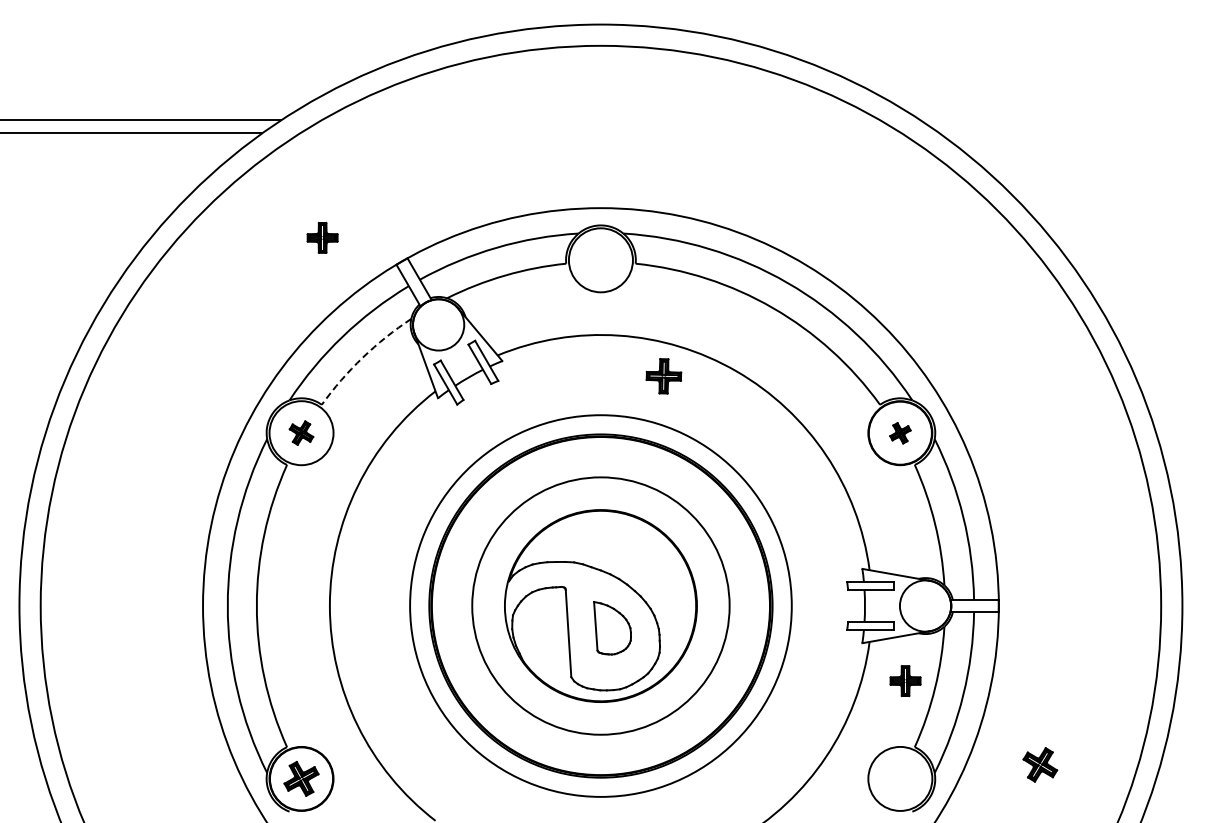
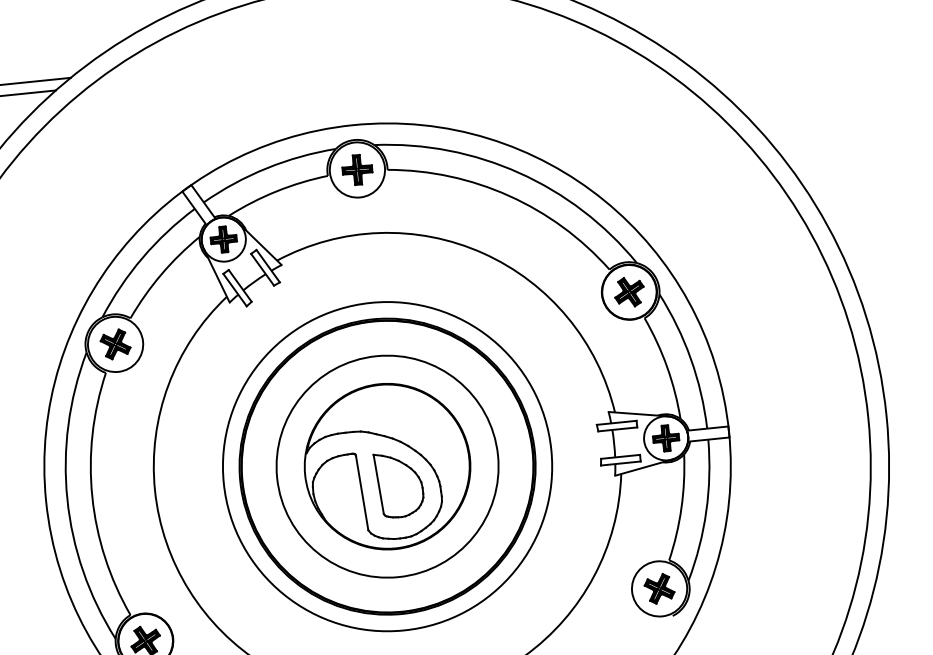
part: (322, 237) -> (223, 239), moved
arc: (362, 357) -> (161, 274), dashed -> solid
part: (663, 376) -> (357, 170), moved
part: (301, 432) -> (115, 343), size x1.43
part: (900, 433) -> (629, 292), size x1.67
part: (612, 627) -> (399, 484), size x1.43
part: (905, 681) -> (666, 438), moved
part: (1040, 764) -> (659, 588), moved

